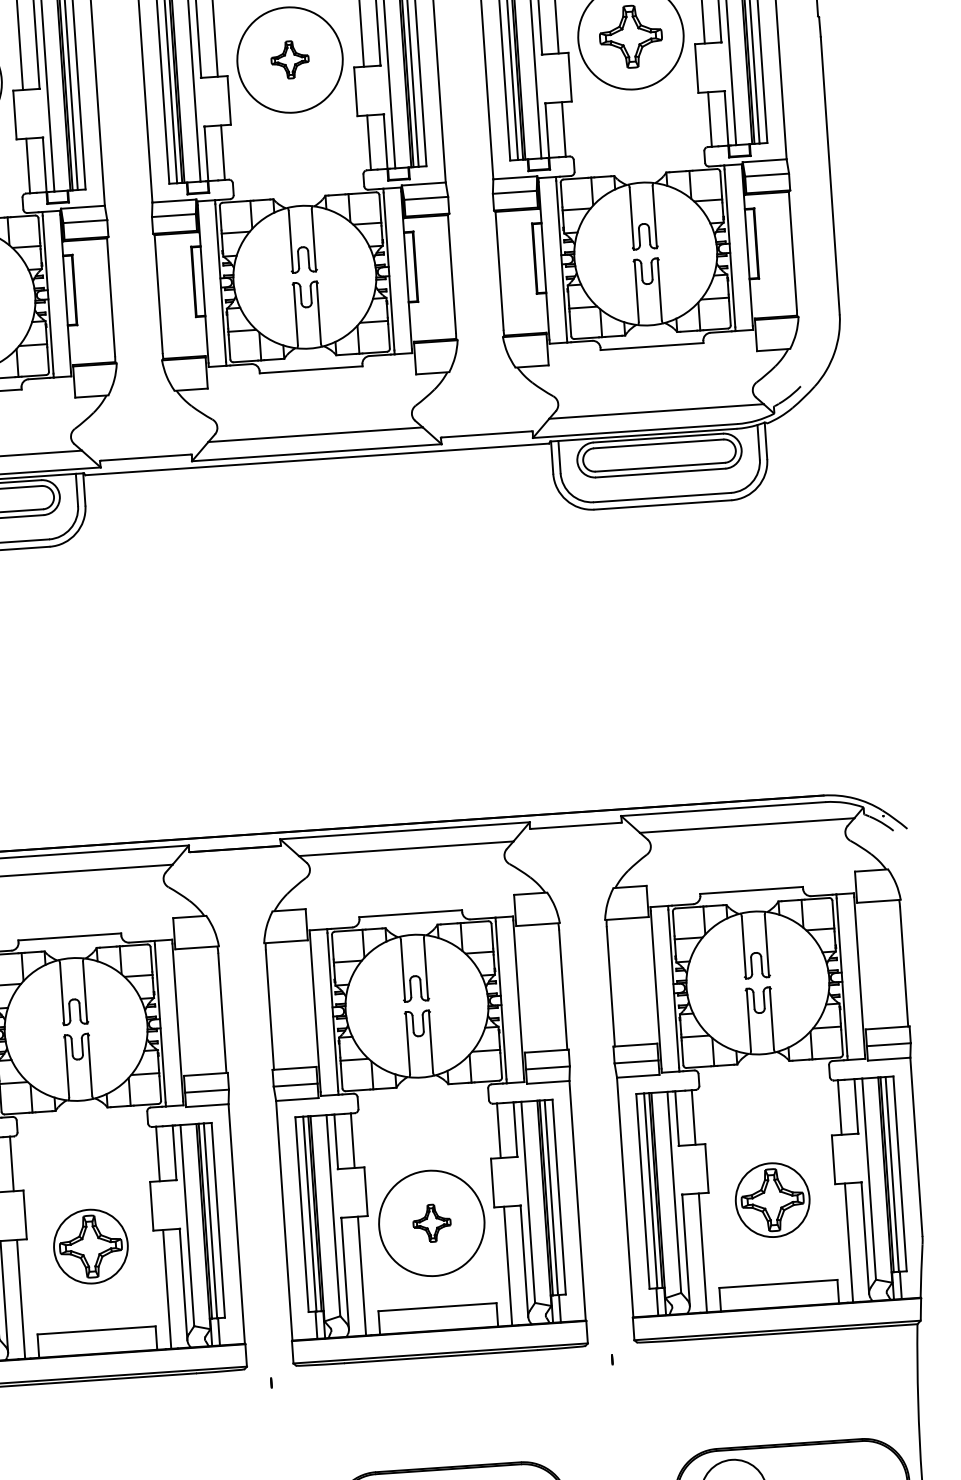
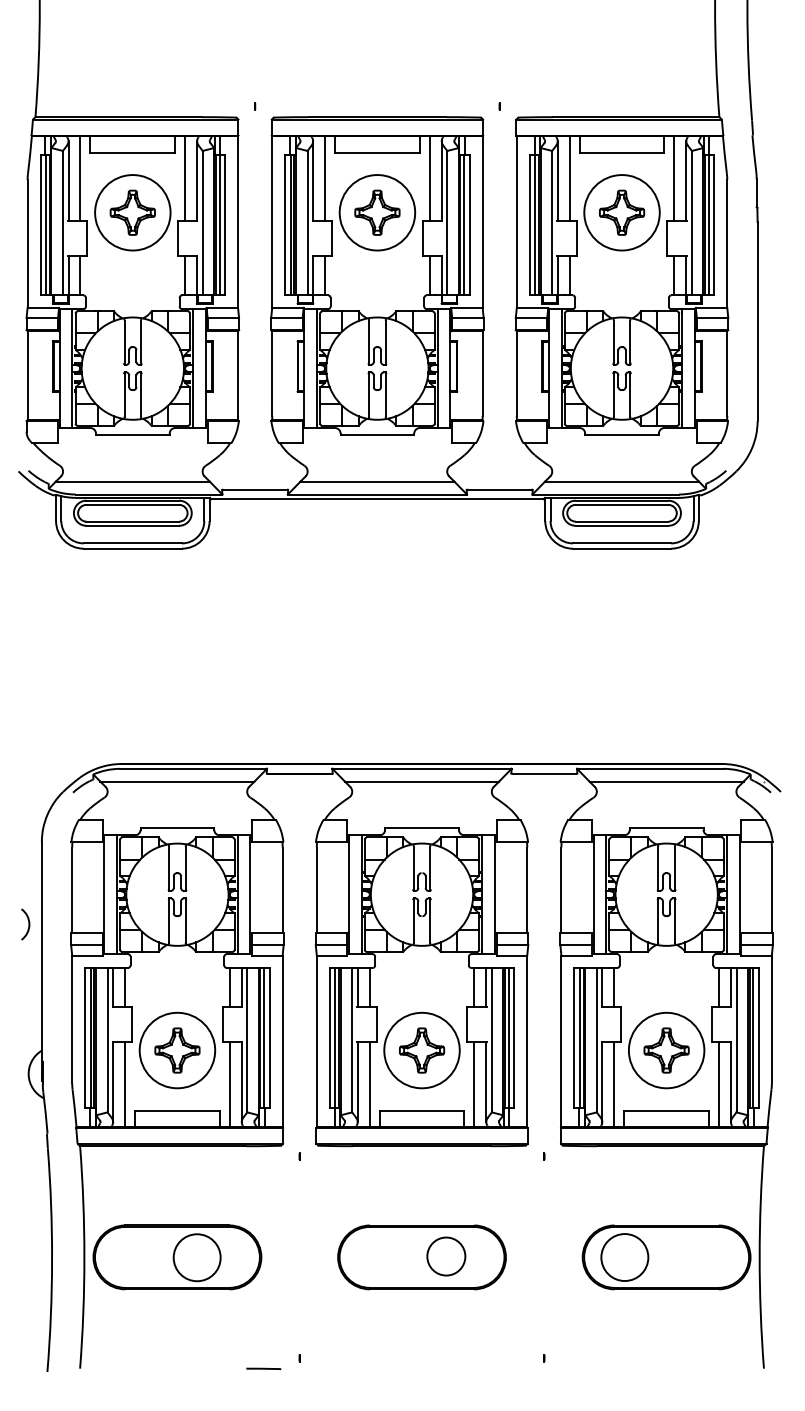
part: (290, 59) -> (377, 212), size x1.67
circle: (772, 1200) -> (666, 1050), size x1.43
part: (432, 1223) -> (422, 1050), size x1.67
circle: (91, 1246) -> (177, 1050), size x1.43

